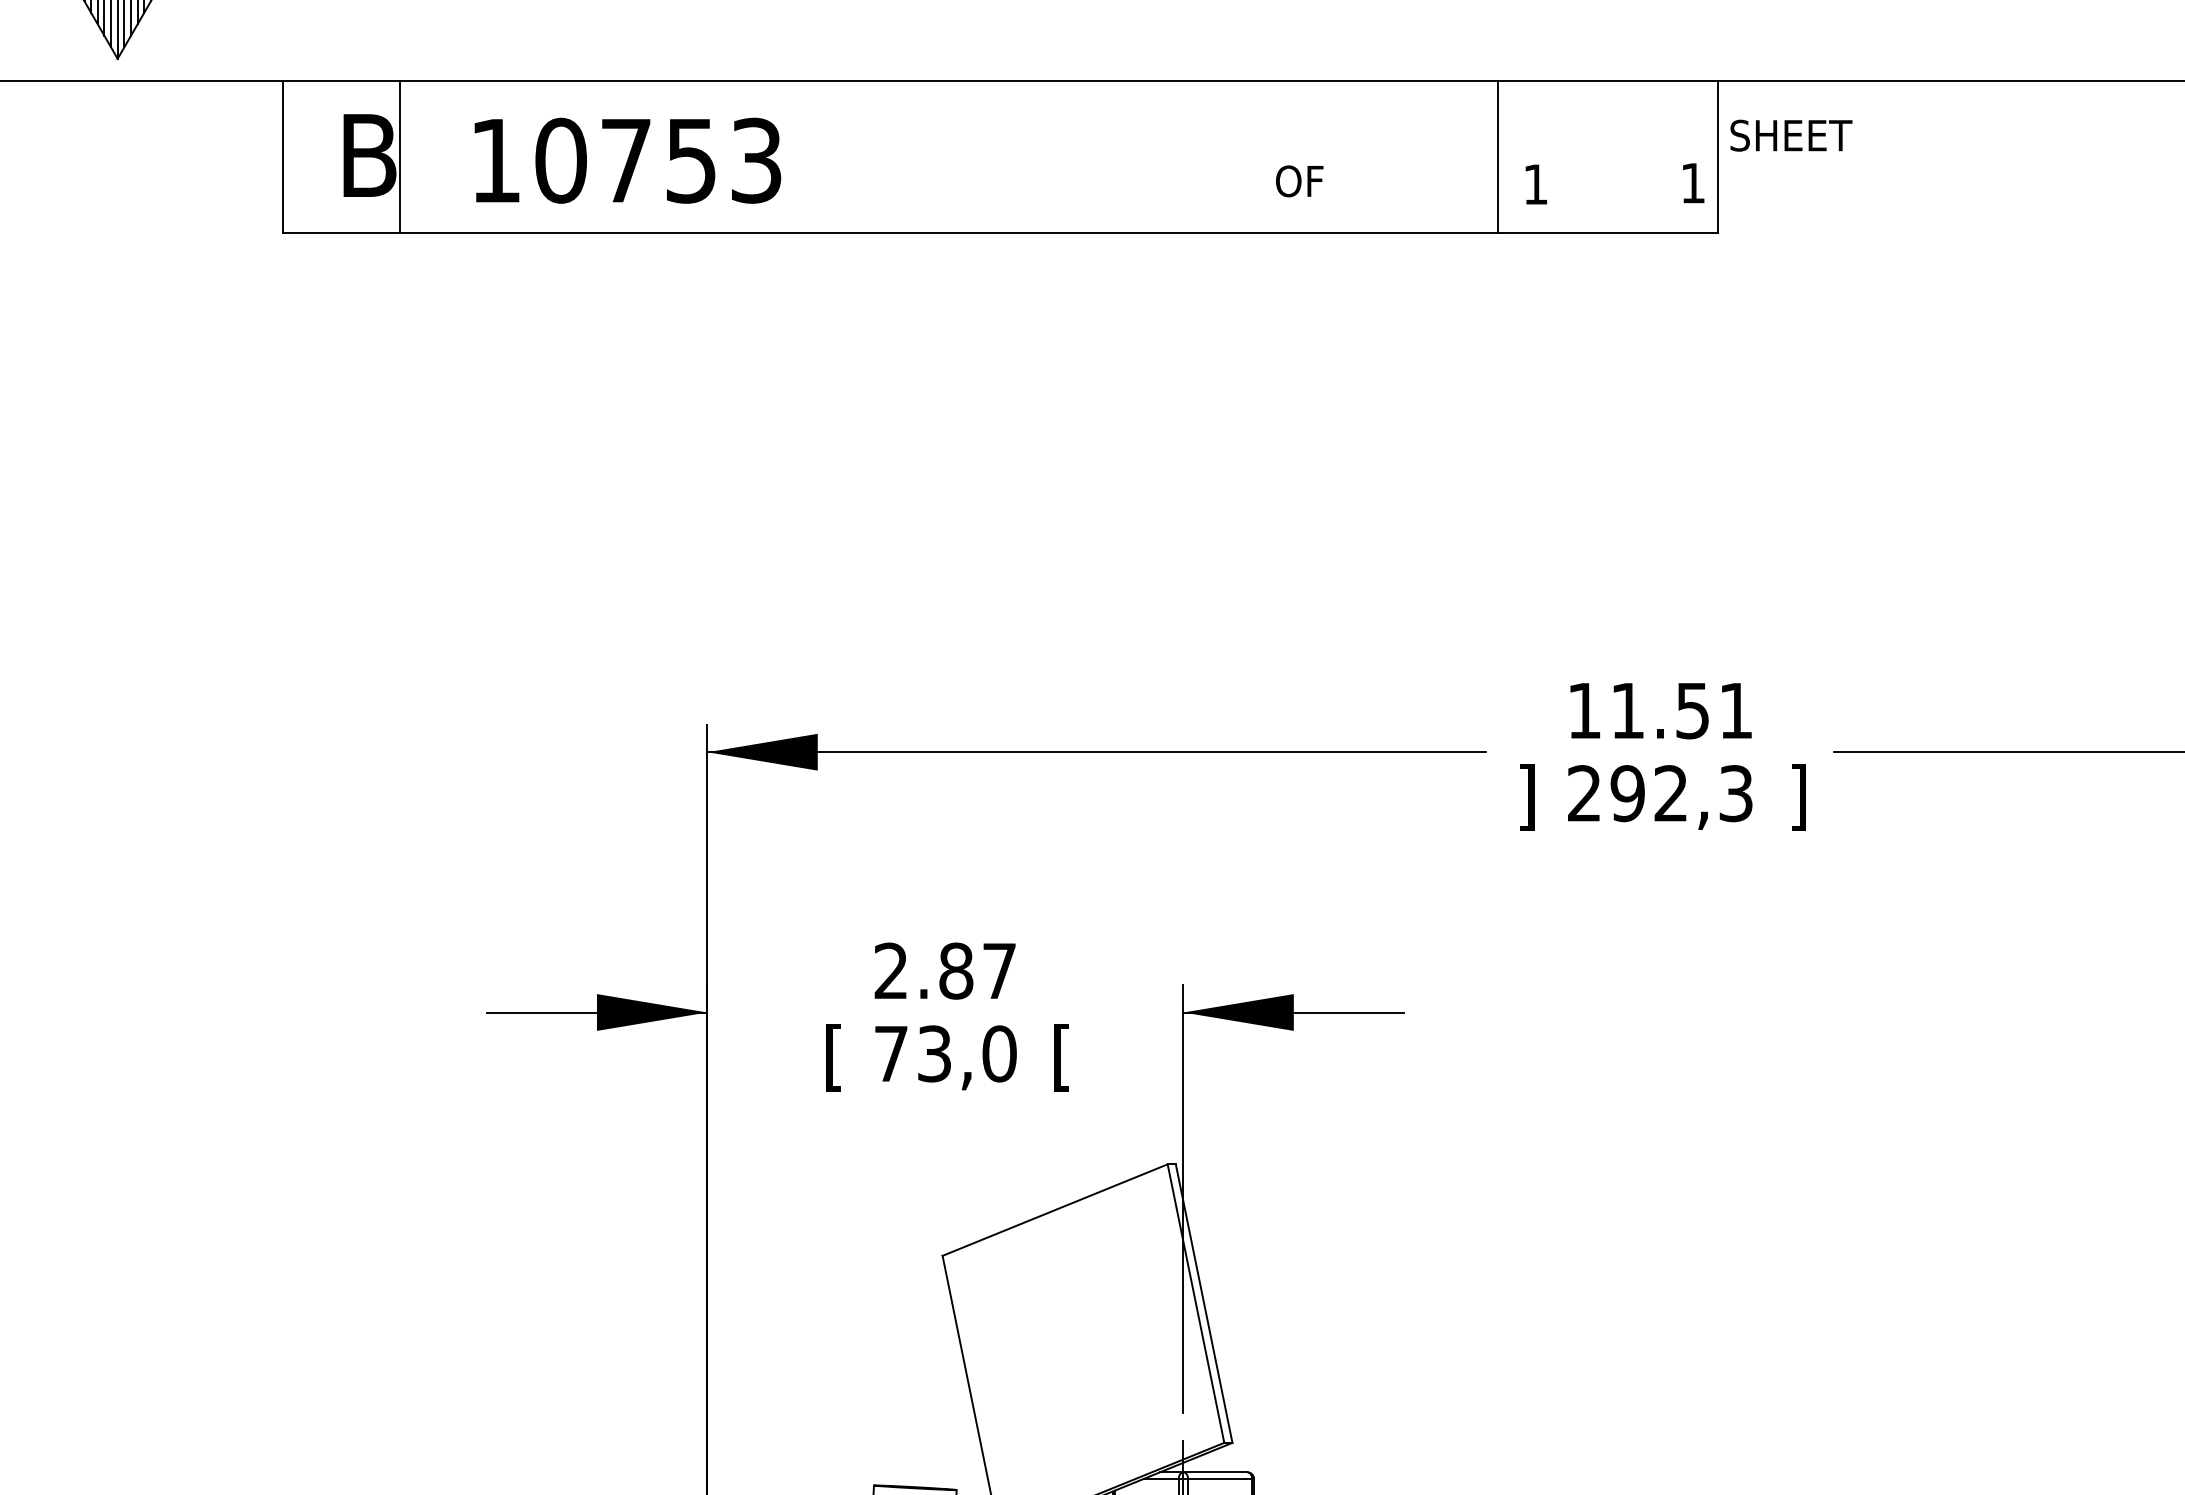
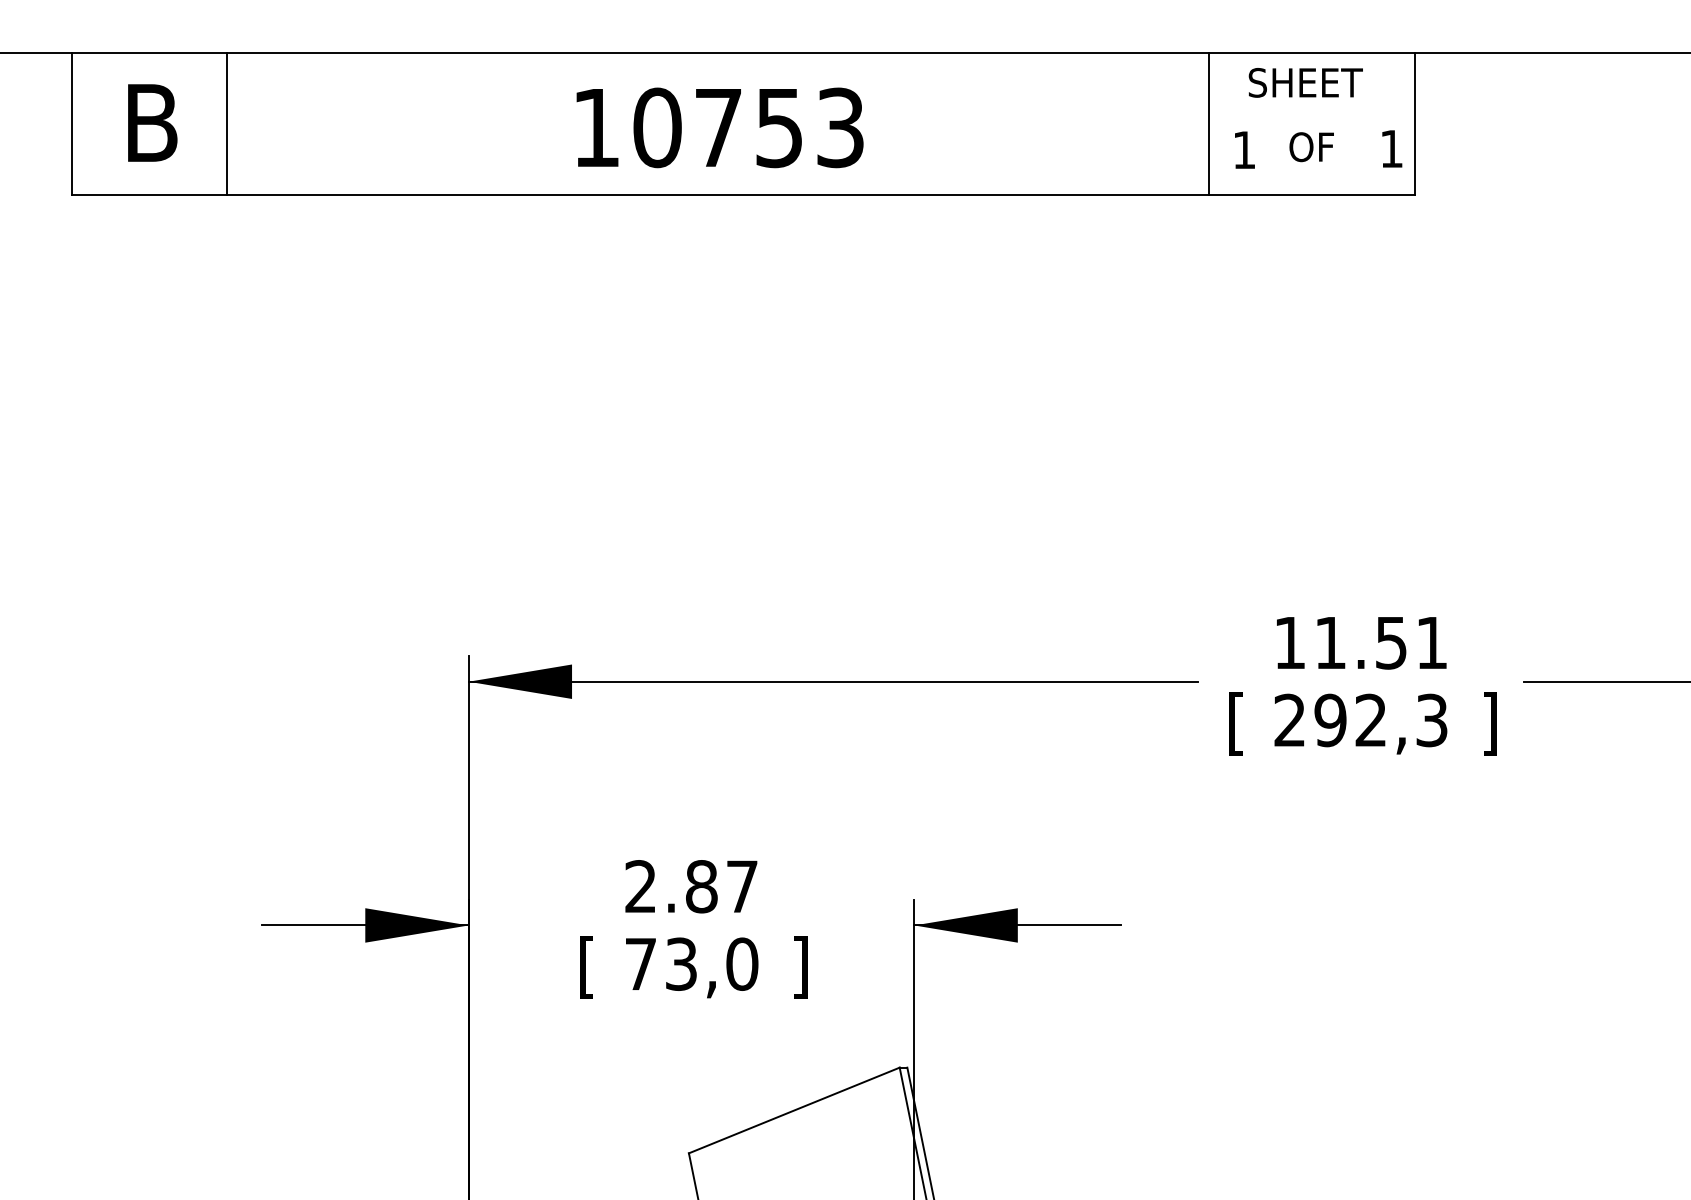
text: (1791, 135) -> (1305, 82), moved
line: (399, 156) -> (226, 123), moved
text: (627, 160) -> (719, 127), moved
text: (1299, 181) -> (1311, 147), moved
text: (1527, 797) -> (1236, 724), ] -> [
text: (1061, 1057) -> (800, 967), [ -> ]

